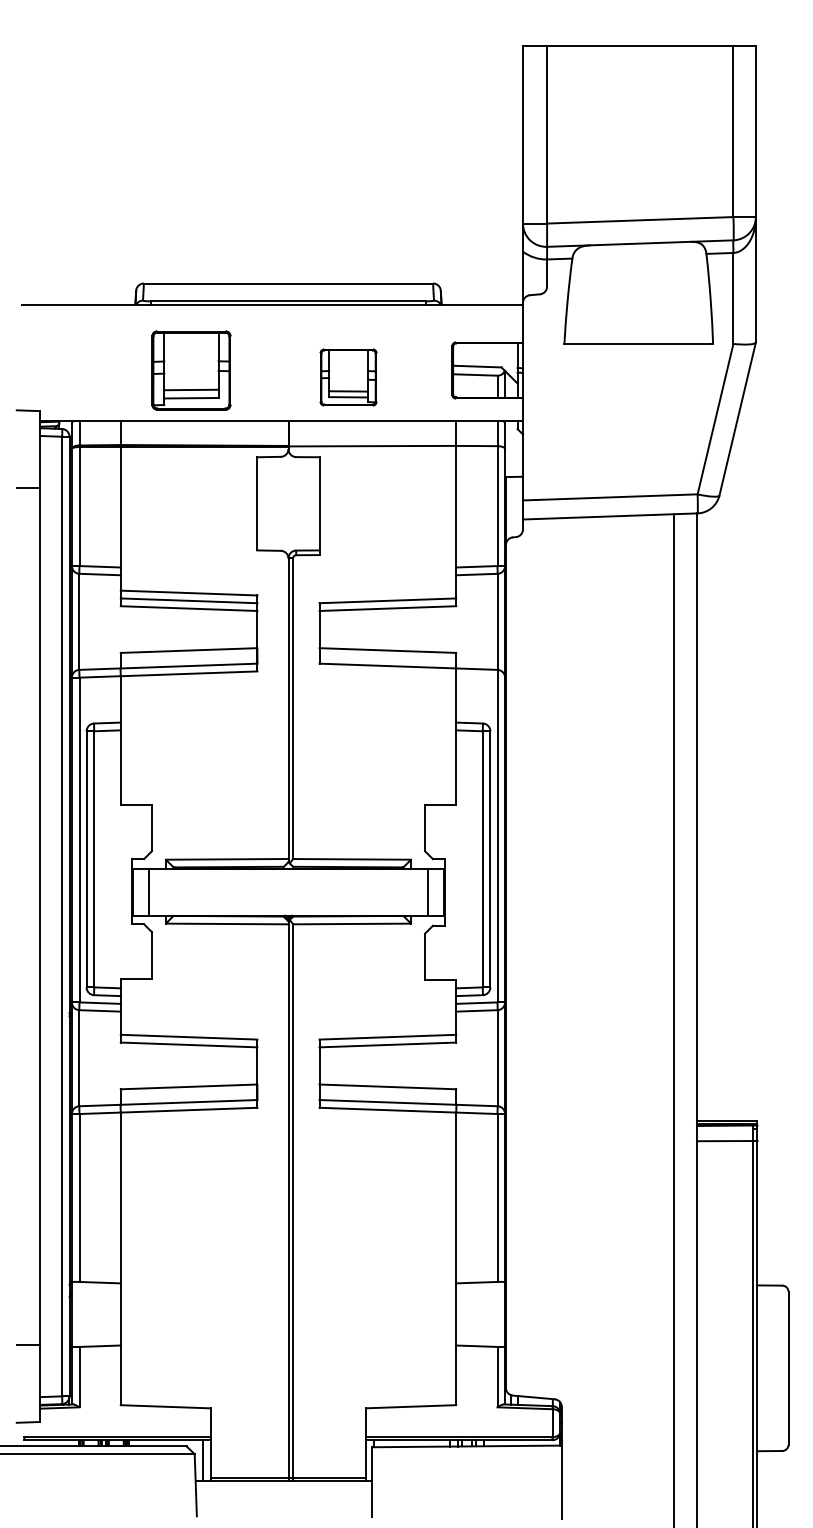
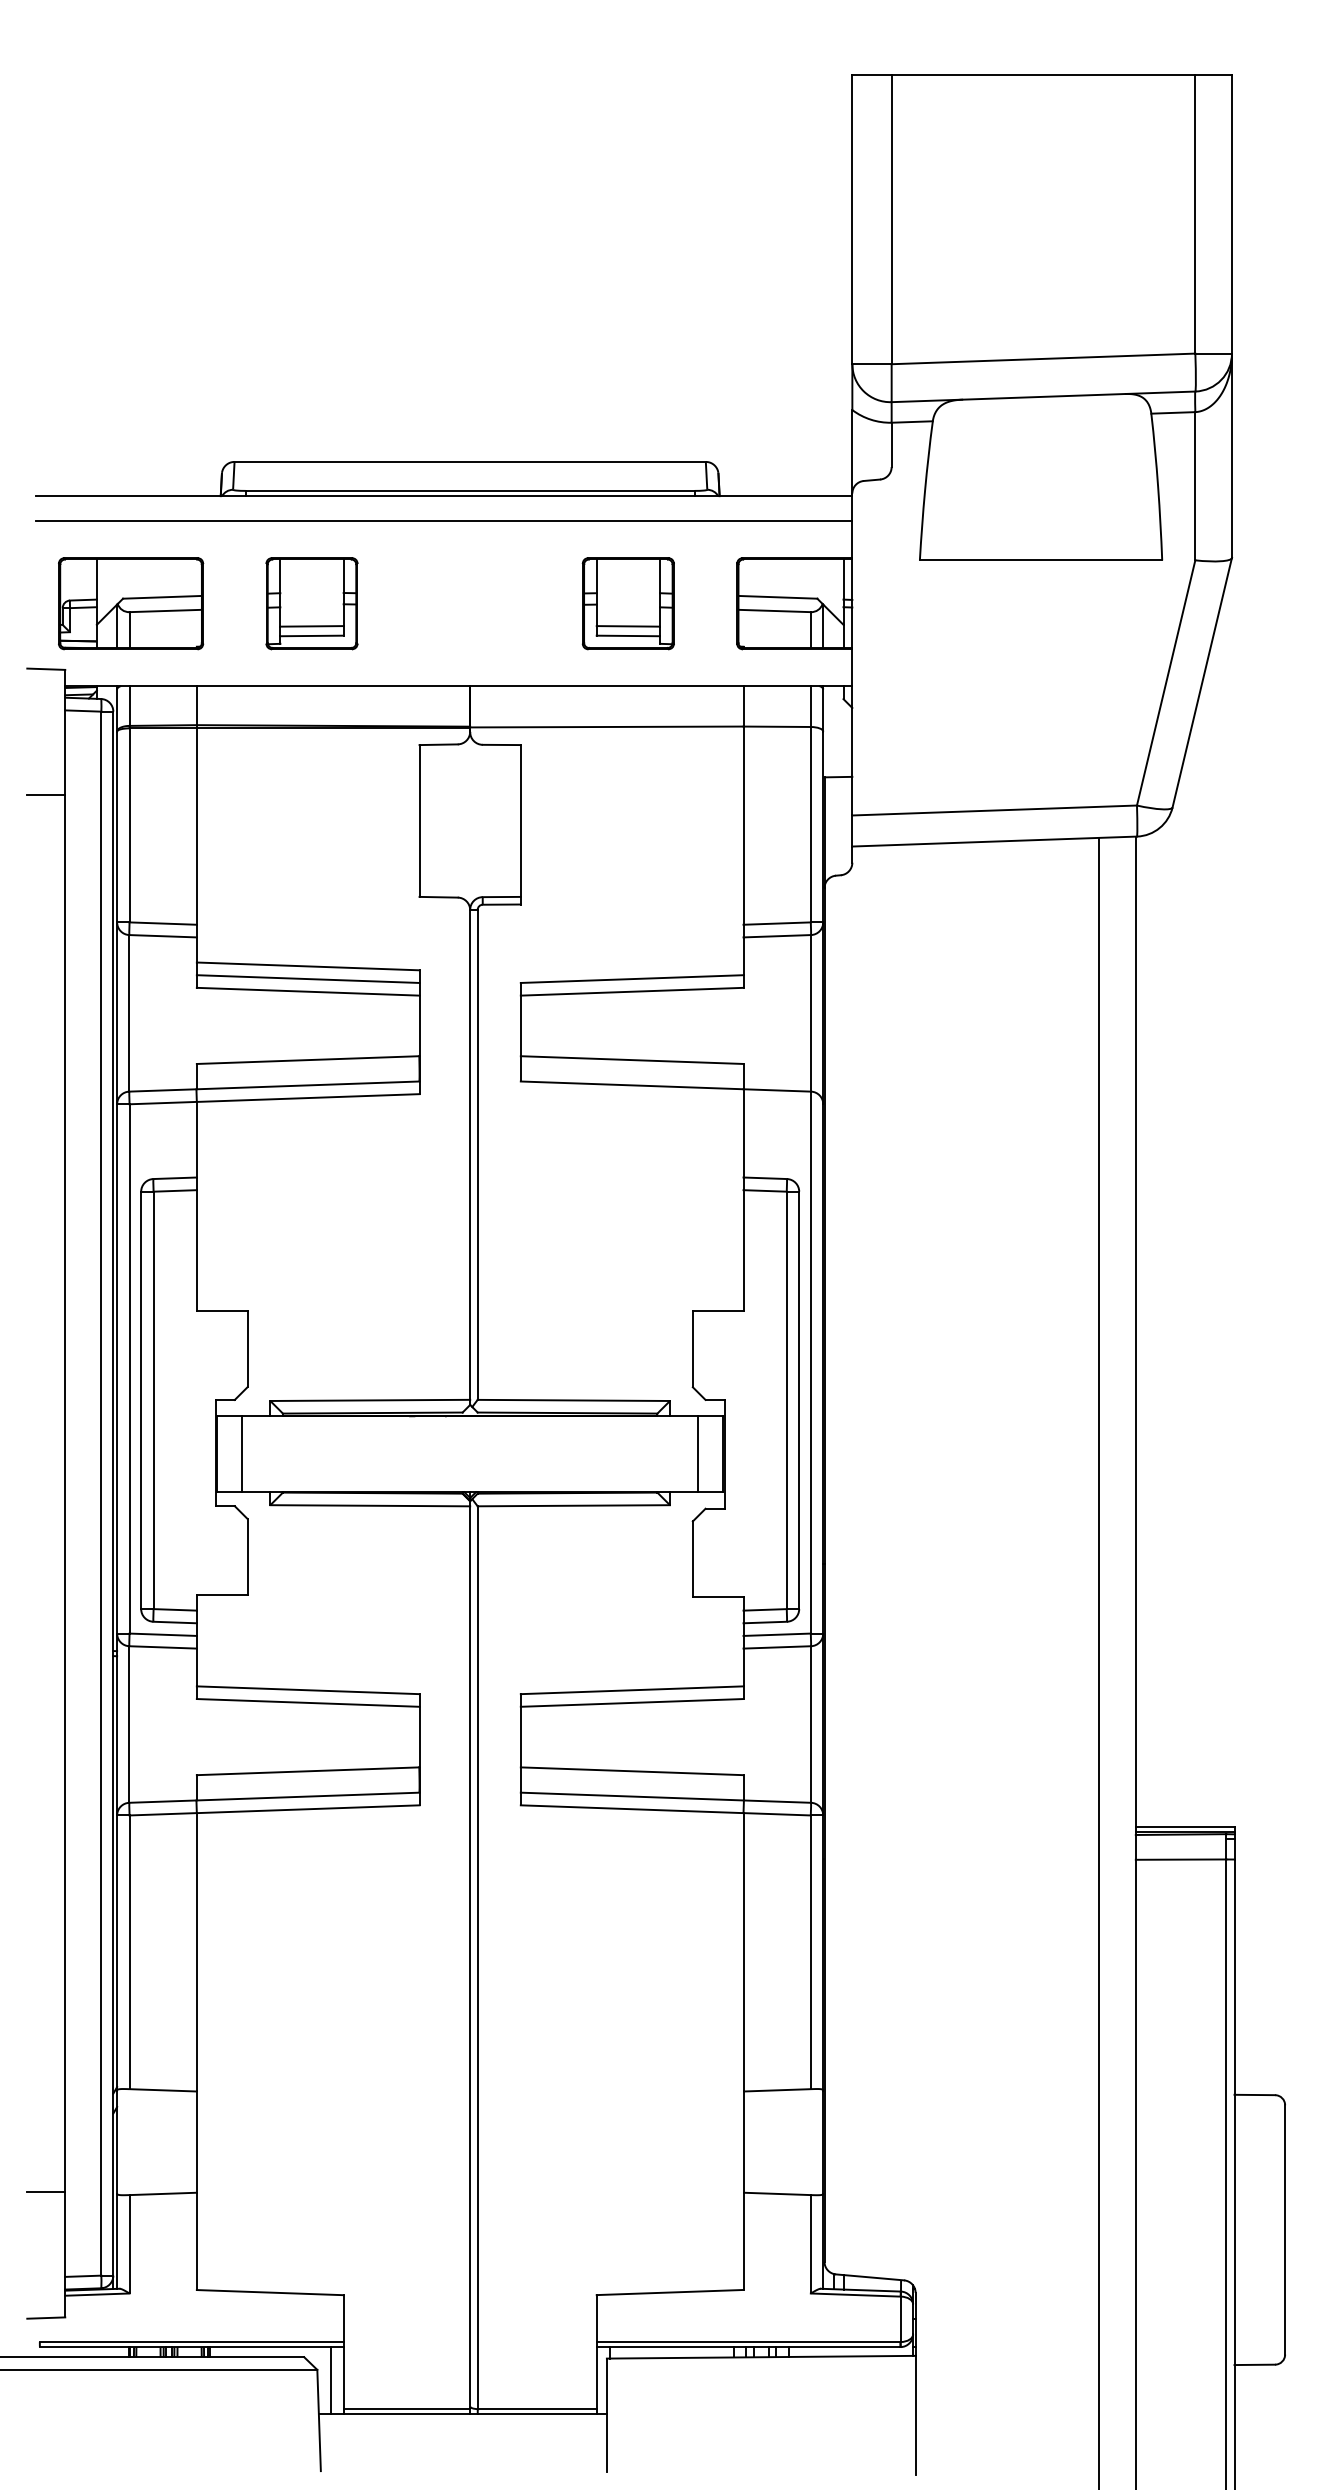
line: (272, 320) -> (444, 522), added
part: (80, 370) -> (131, 603), added
part: (191, 370) -> (312, 603), size x0.71
part: (348, 377) -> (628, 603), moved

